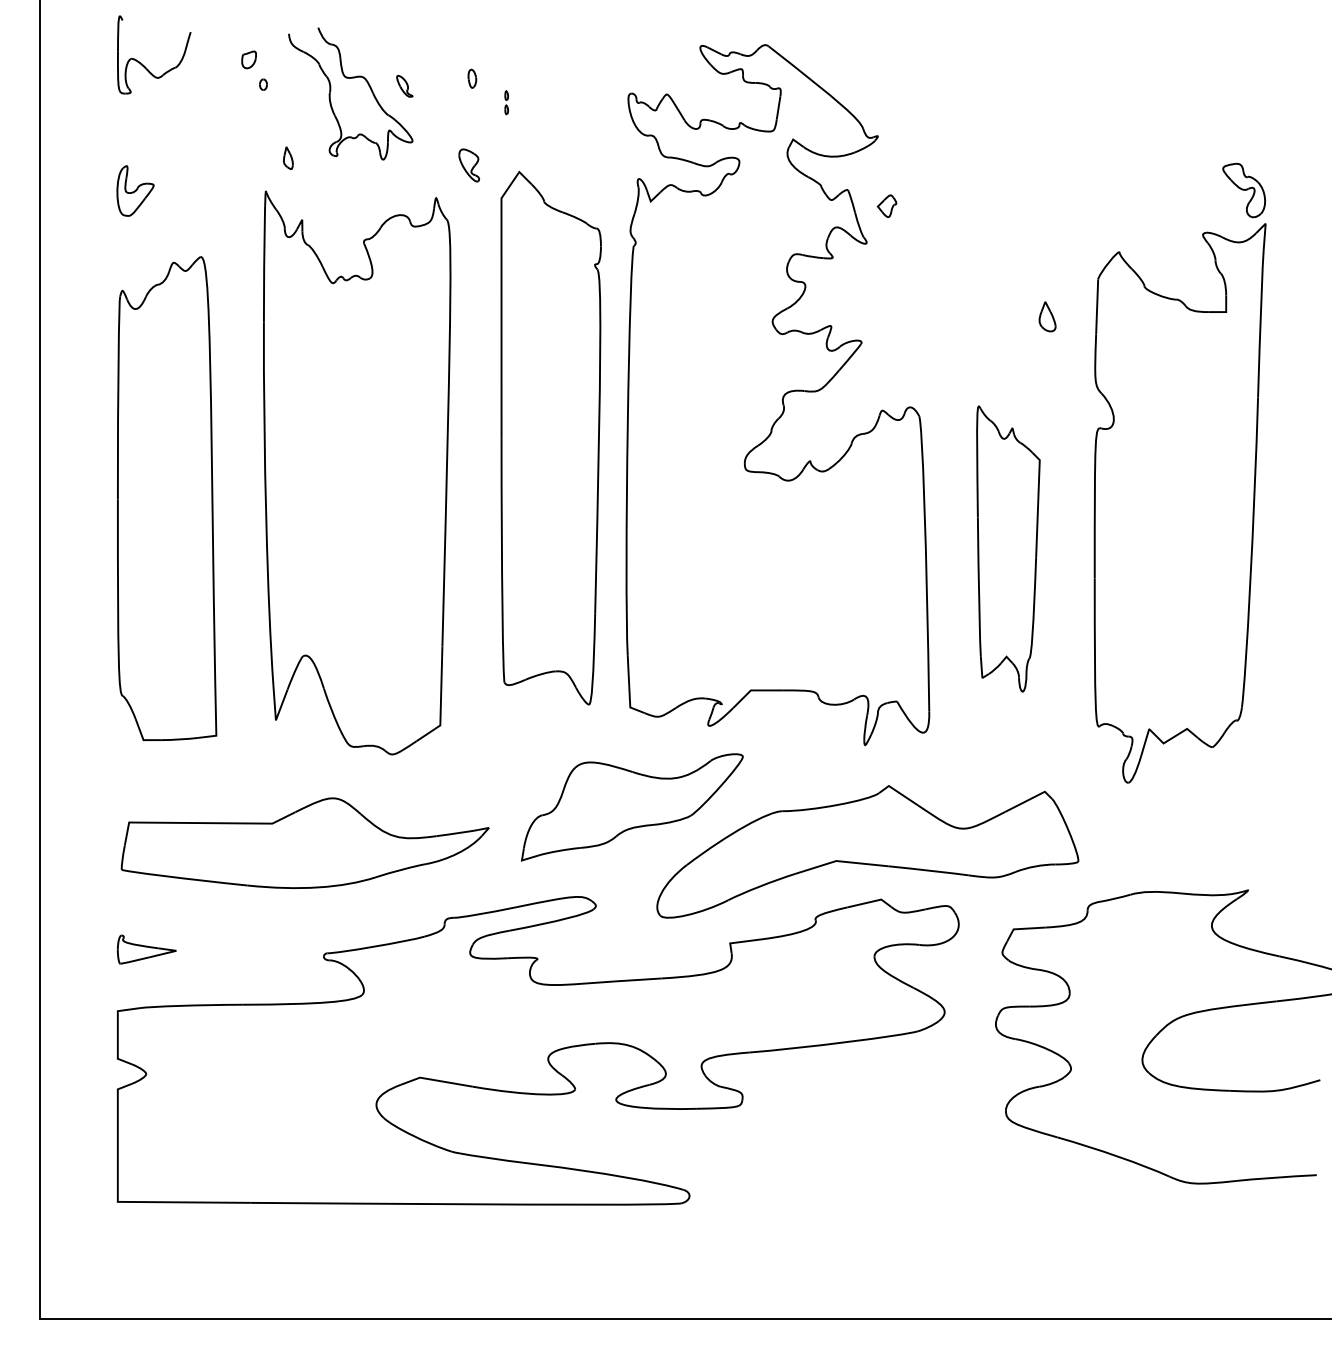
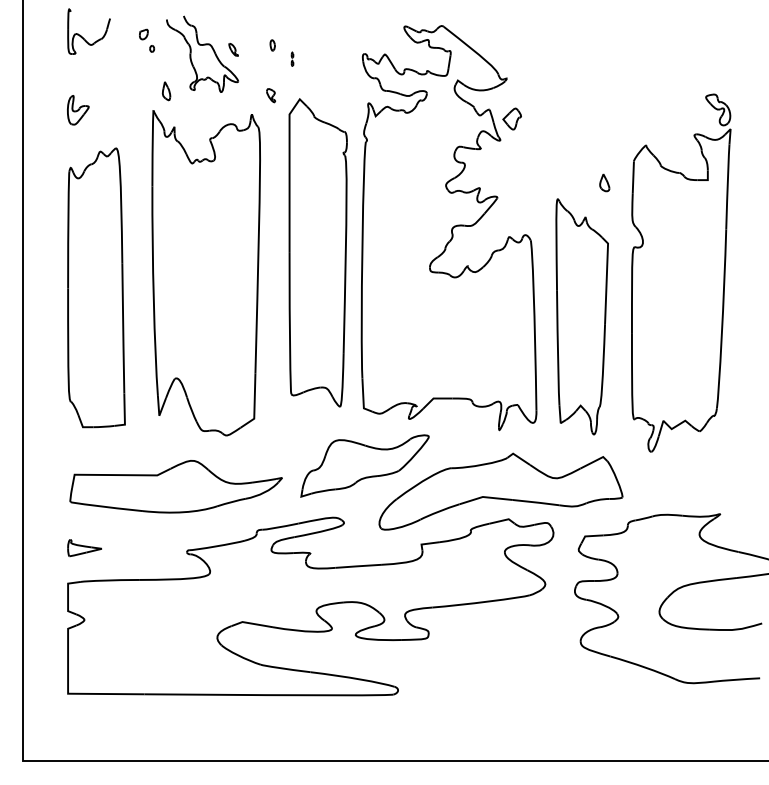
part: (288, 158) -> (166, 91), size x1.43
part: (470, 165) -> (271, 95), size x0.71
part: (886, 205) -> (511, 118), size x1.67
part: (1007, 548) -> (581, 316), size x1.43

